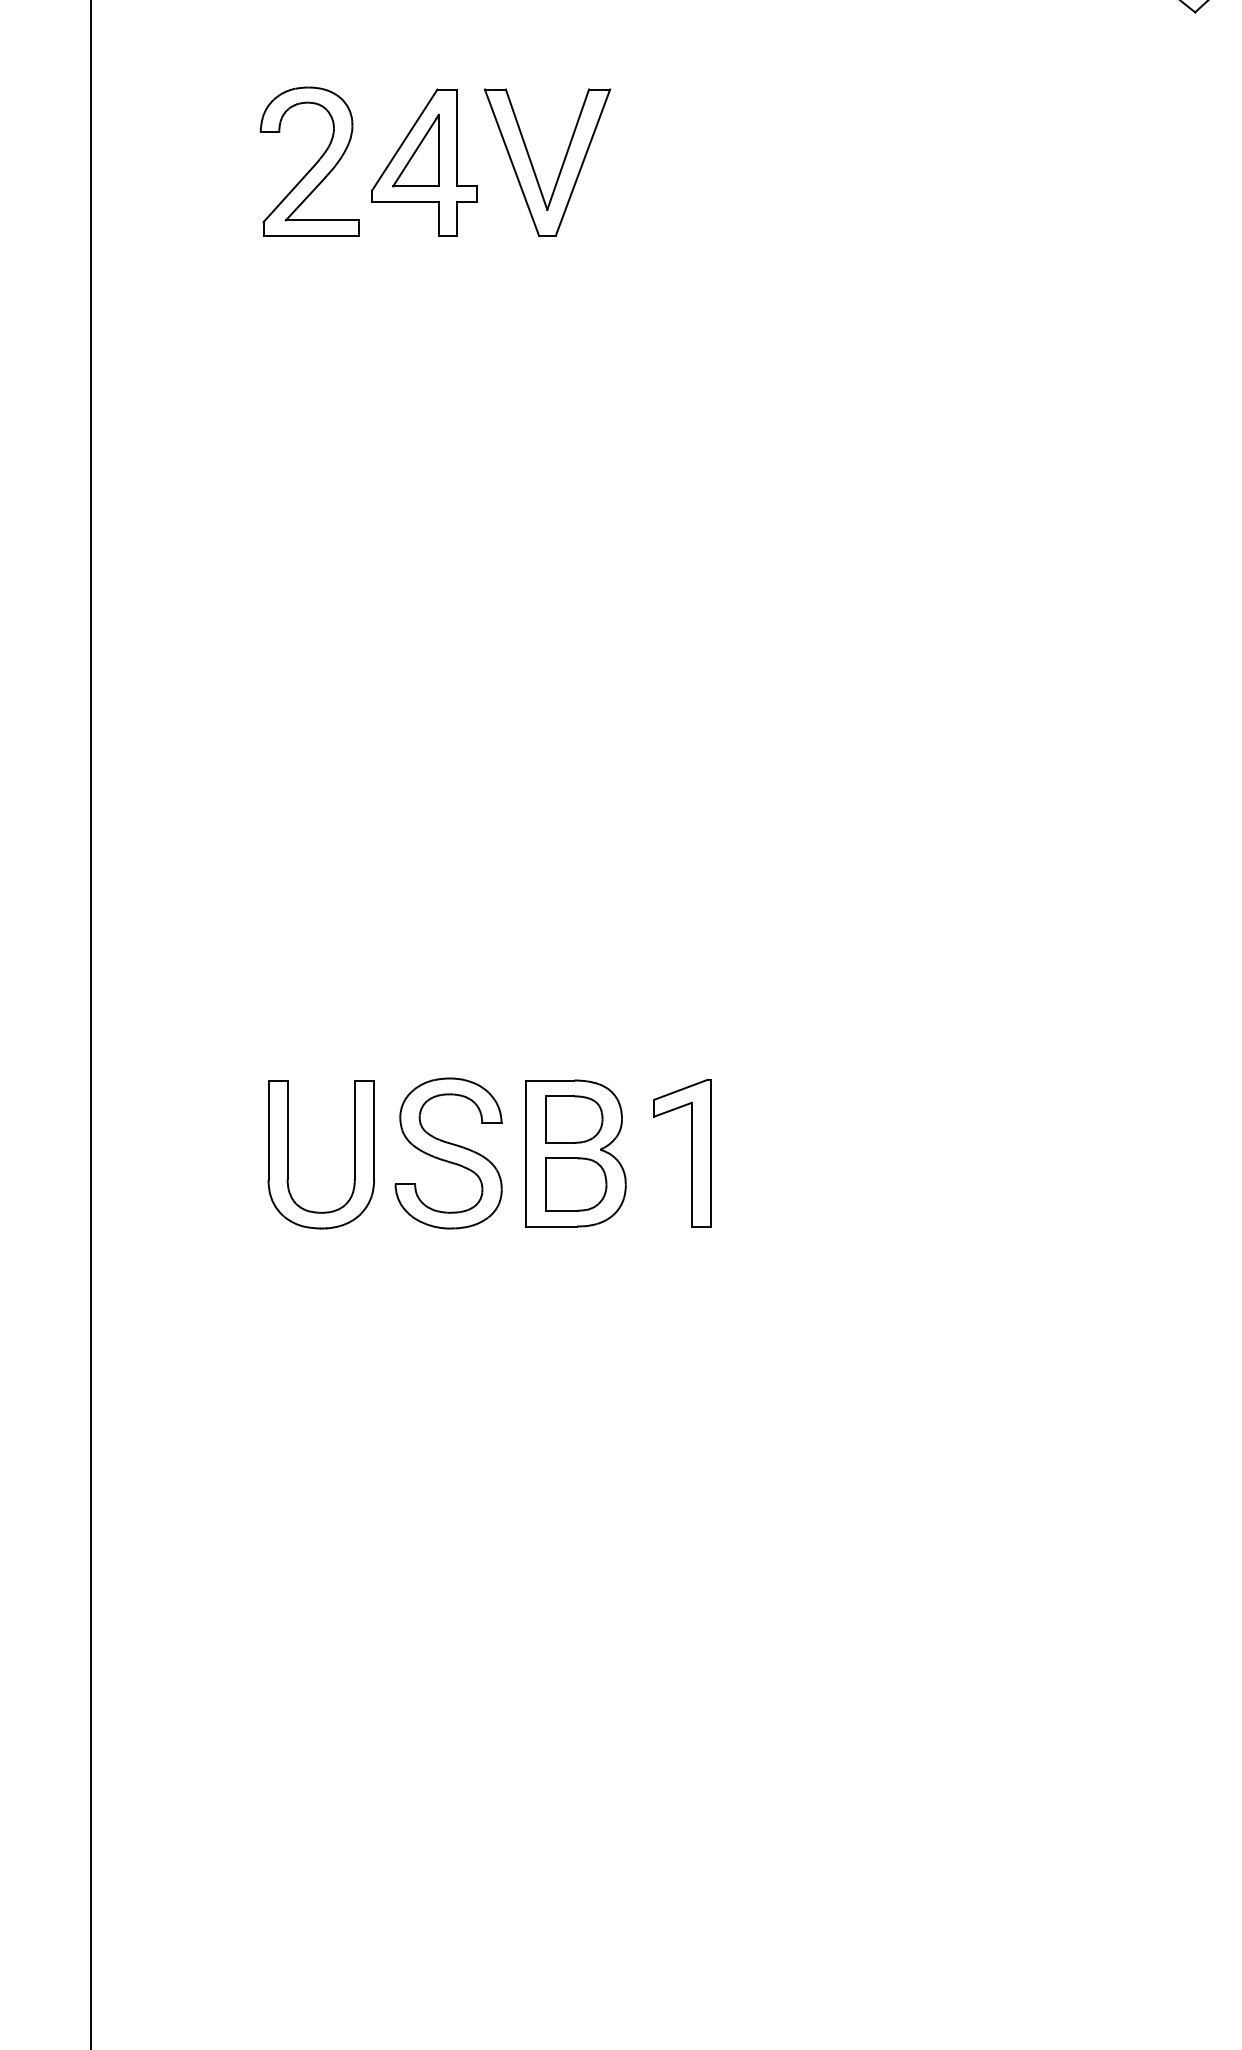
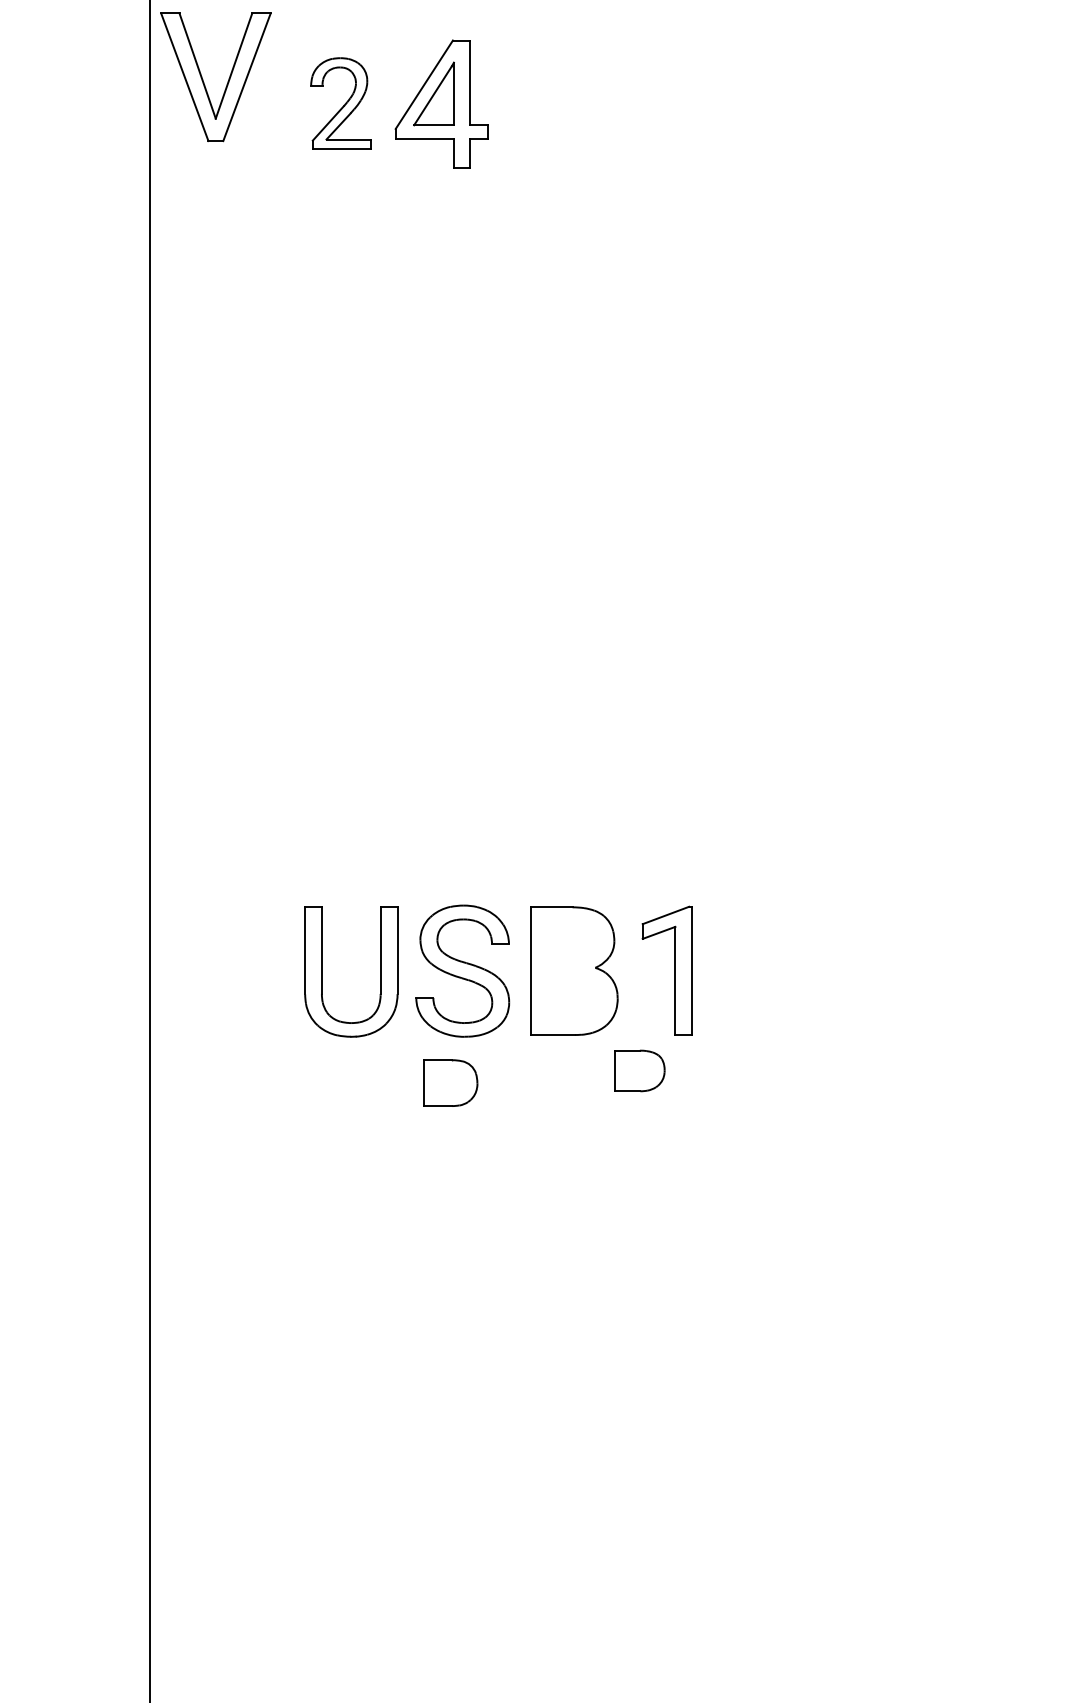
part: (309, 161) -> (341, 103), size x0.7
part: (561, 165) -> (228, 79), moved
part: (574, 1119) -> (640, 1070), moved
part: (576, 1184) -> (451, 1083), moved

